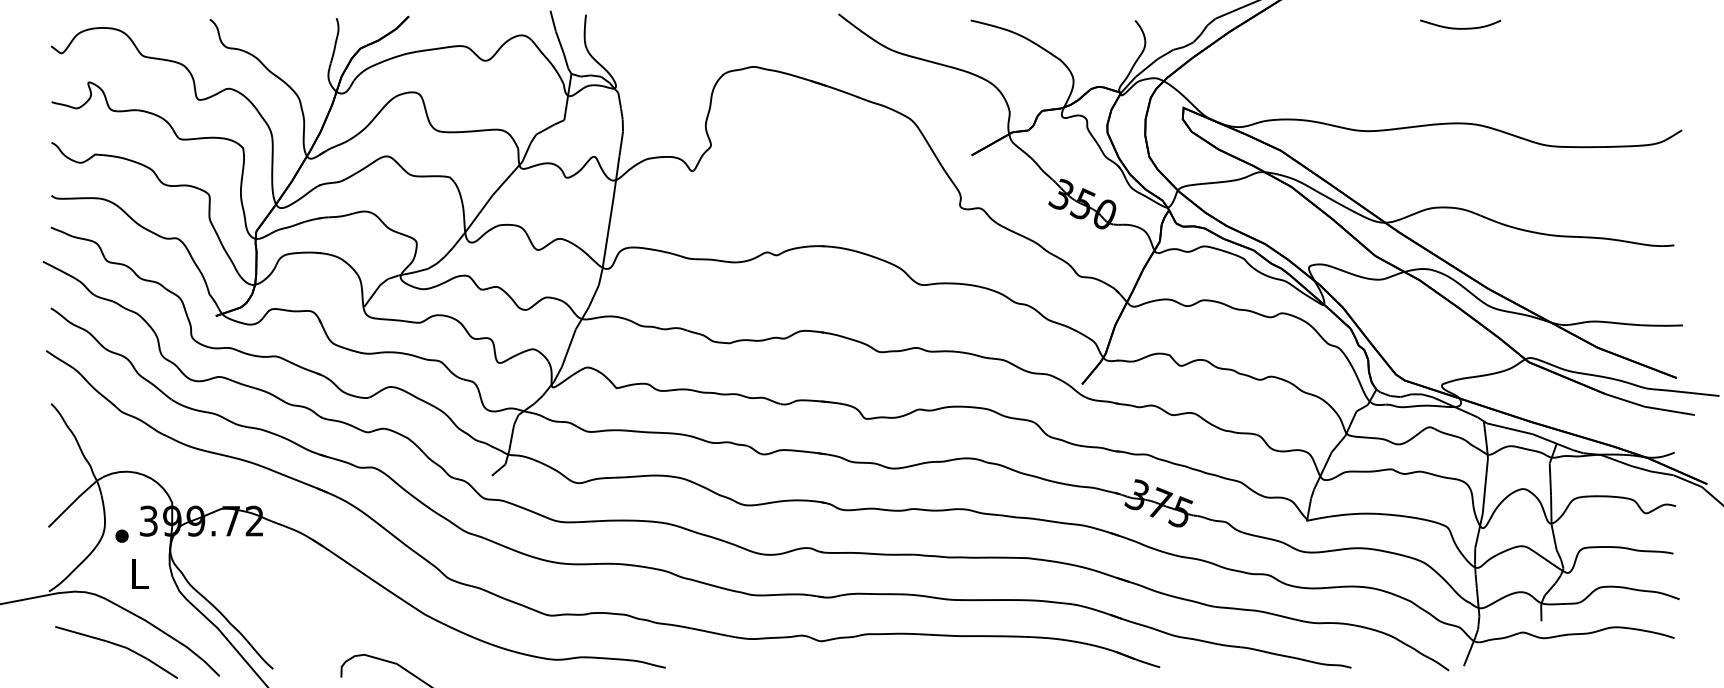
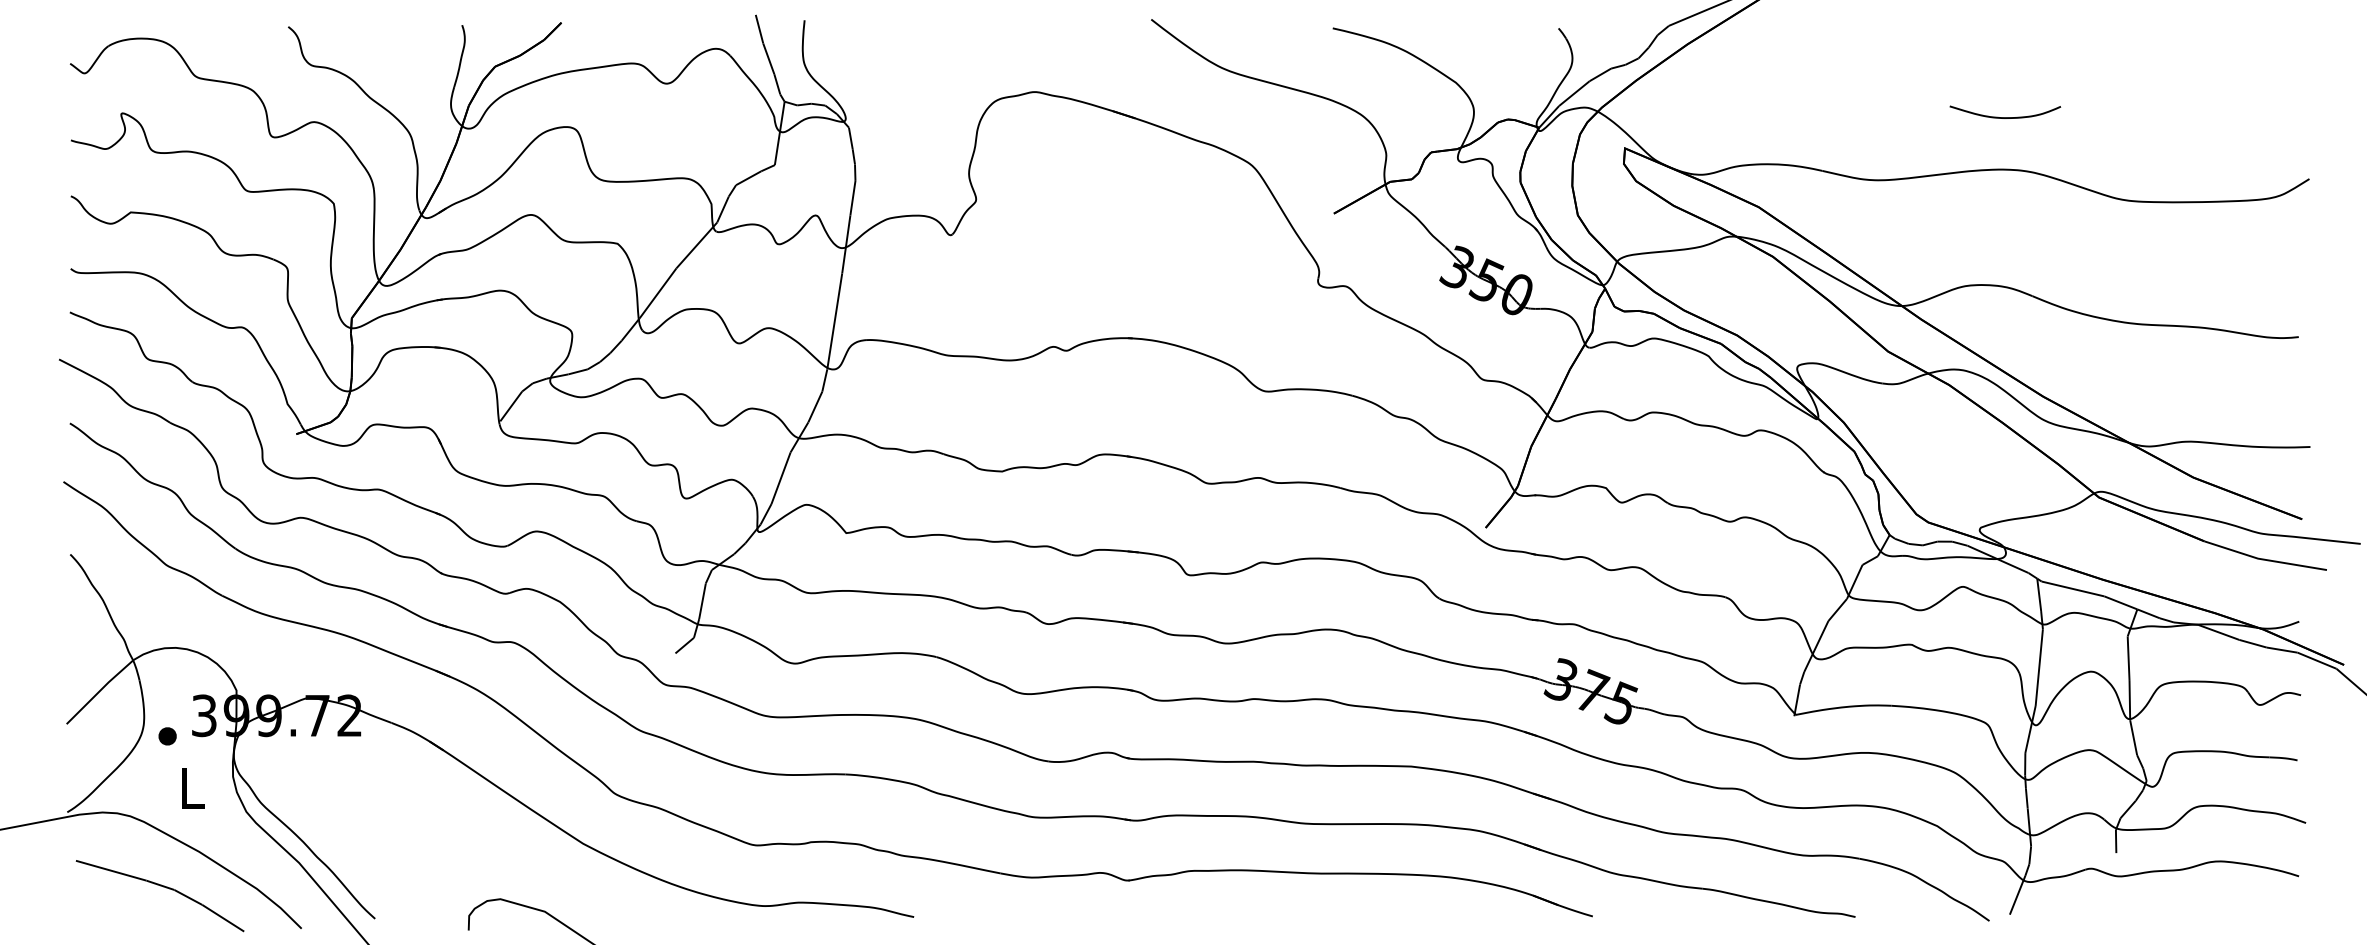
curve: (1460, 28) -> (2005, 117), moved

